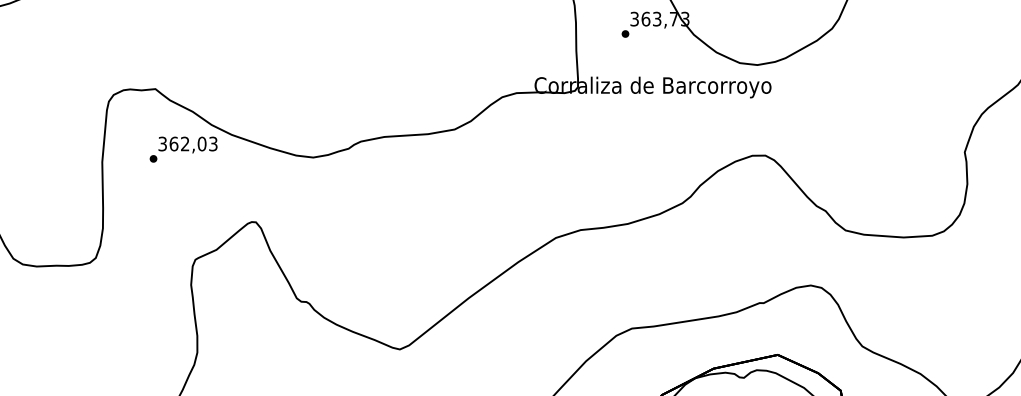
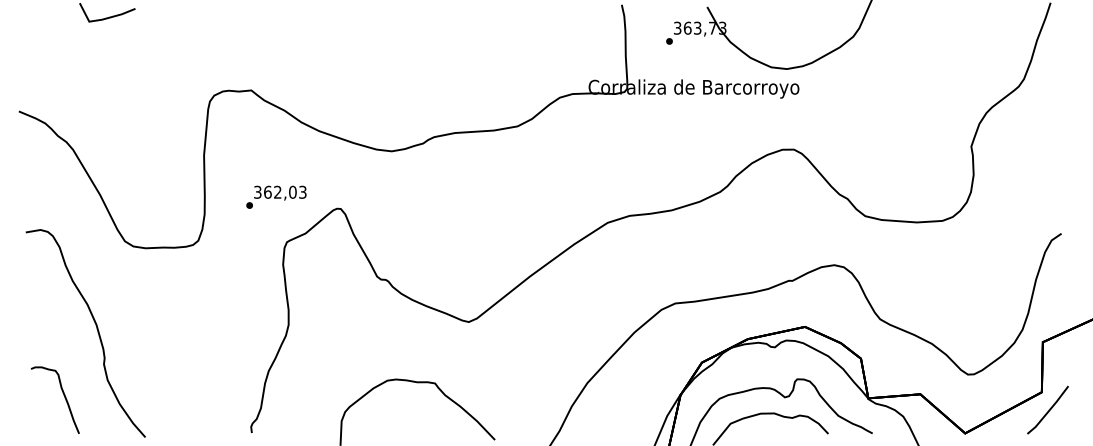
text: (183, 148) -> (276, 196), moved

